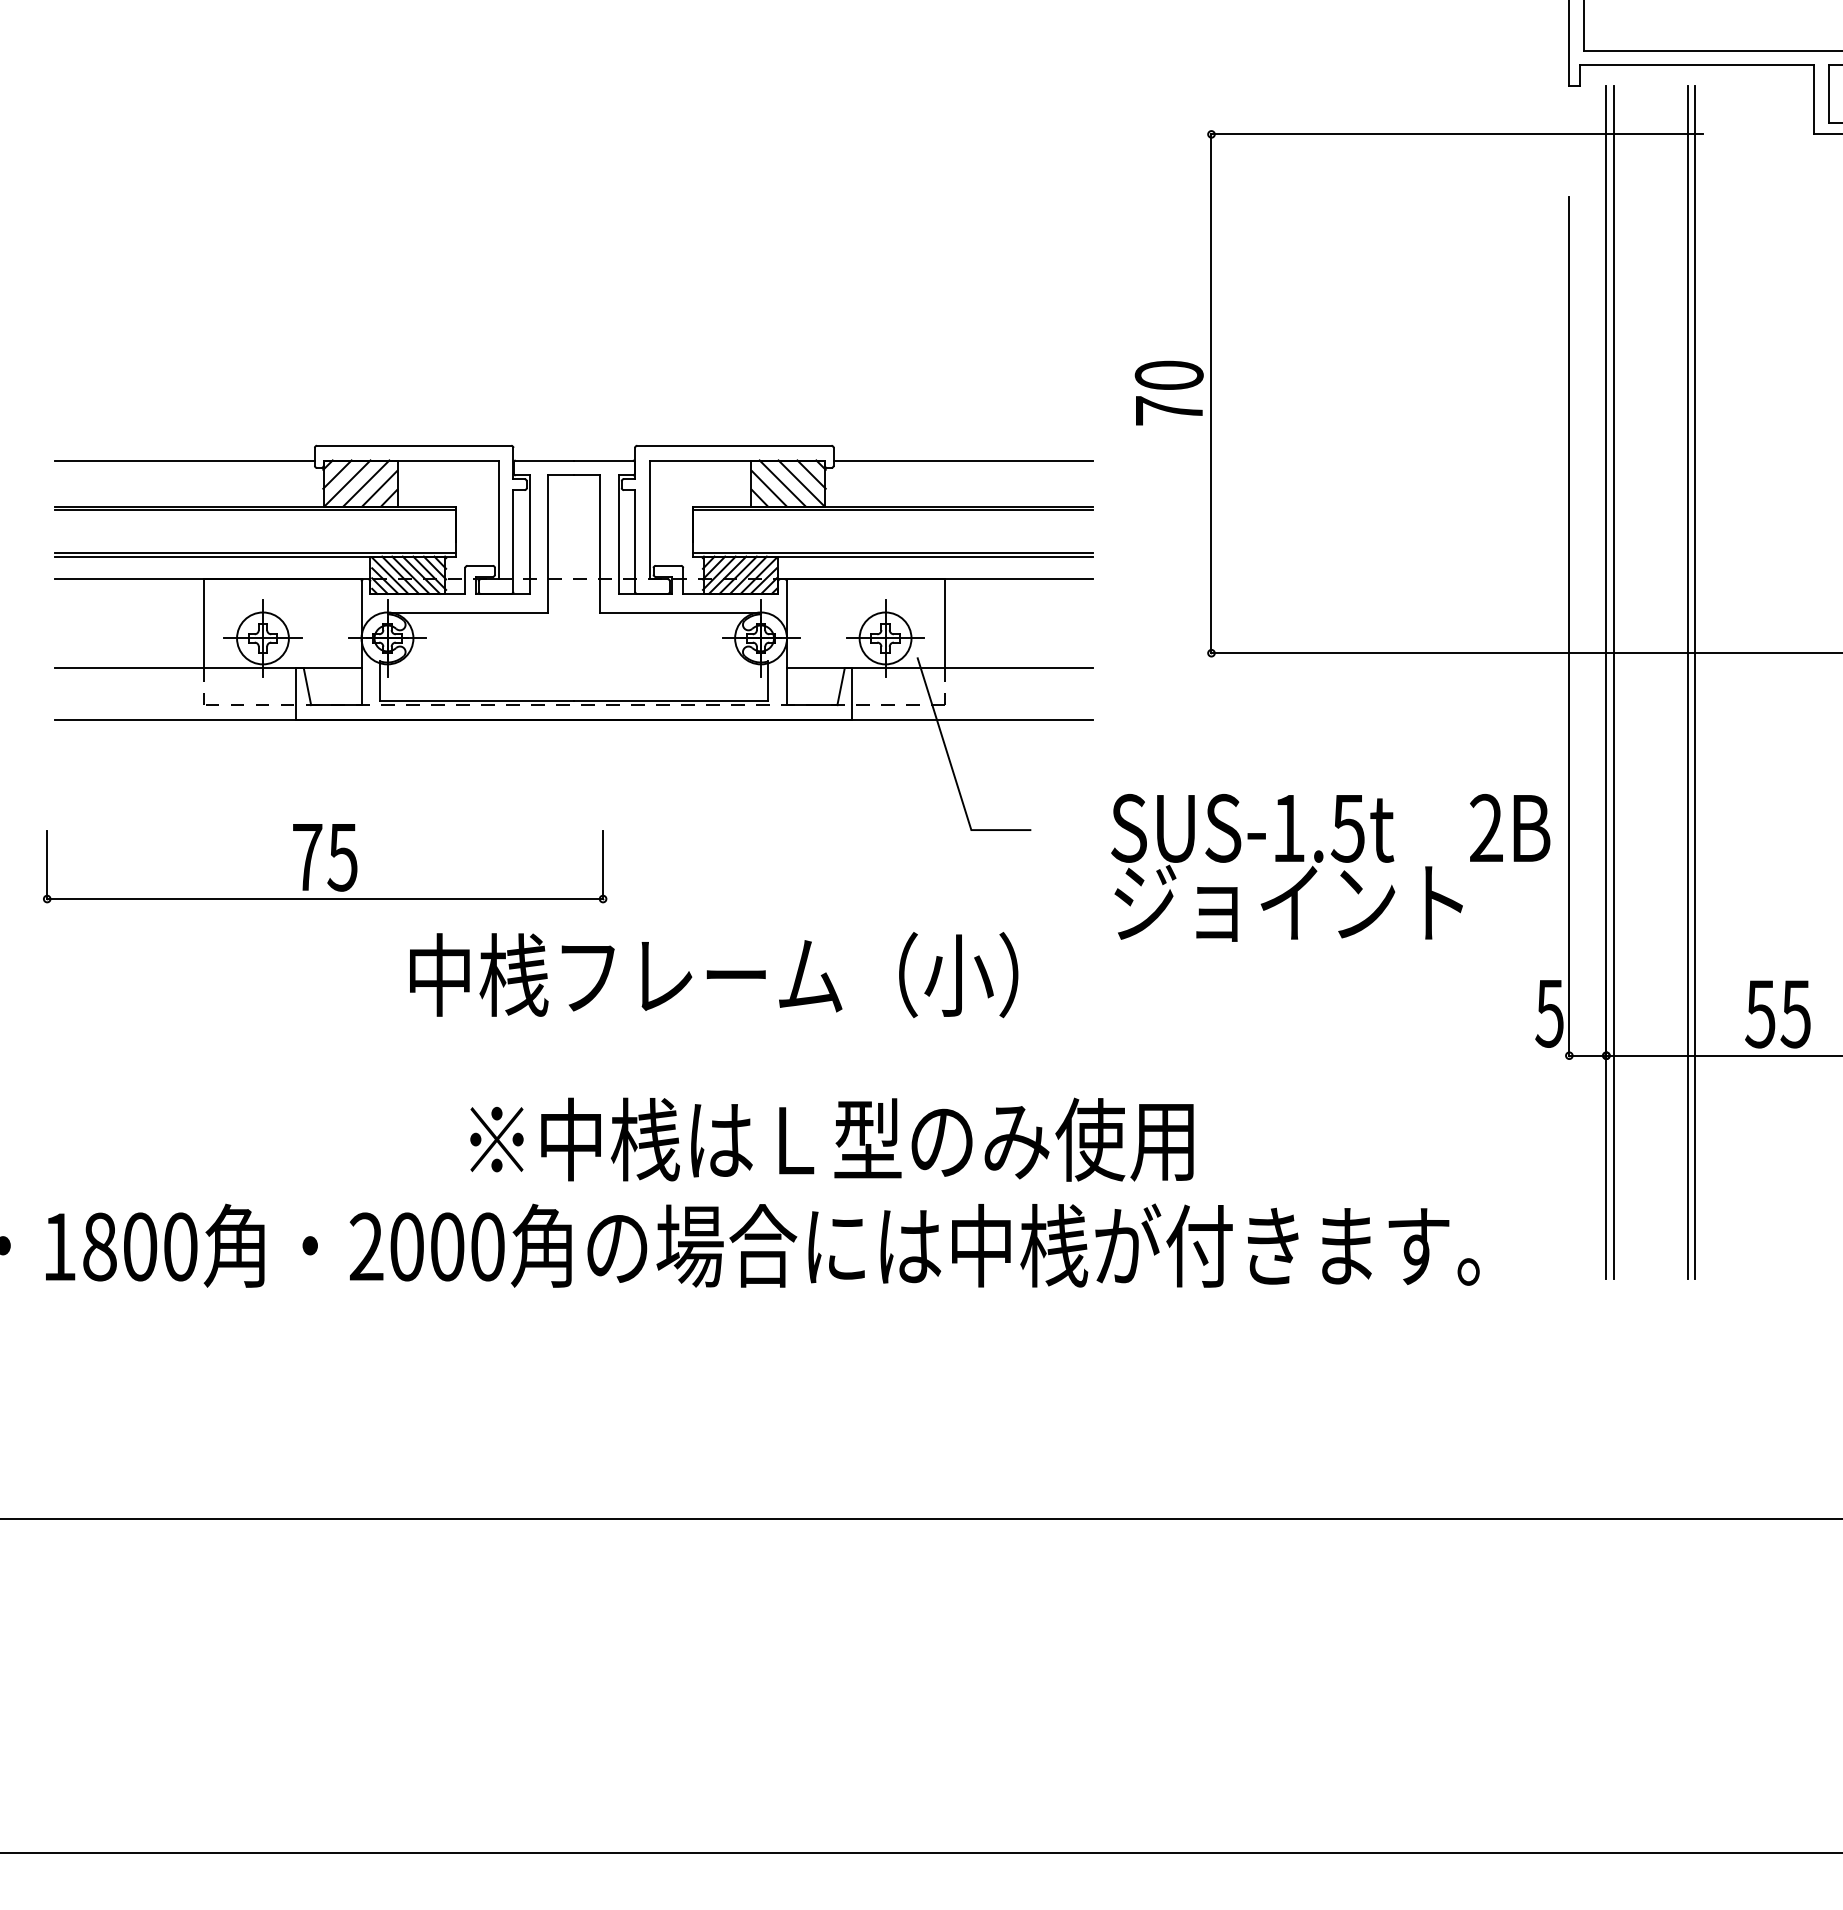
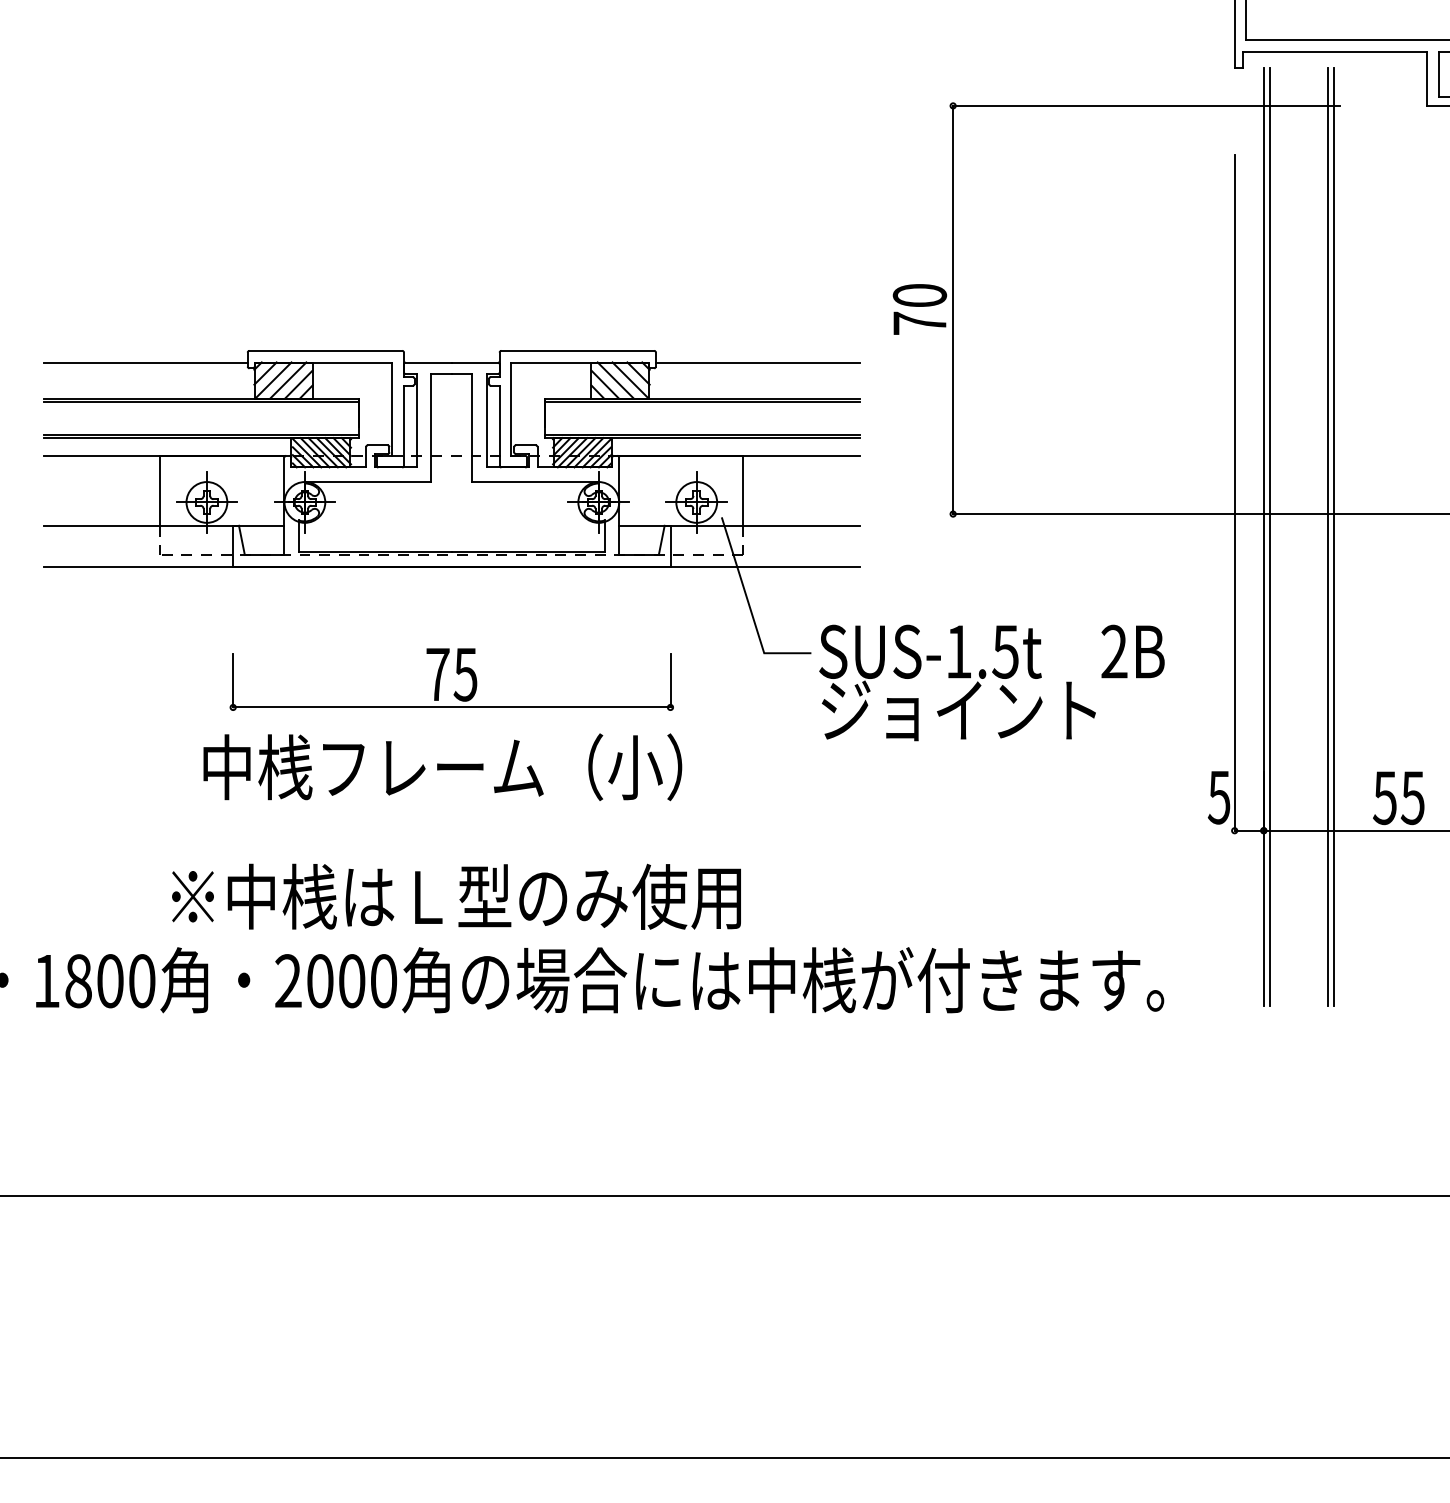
part: (331, 855) -> (456, 673), moved
text: (1330, 867) -> (991, 682), moved
text: (713, 975) -> (442, 767), moved
text: (831, 1139) -> (456, 896), moved

